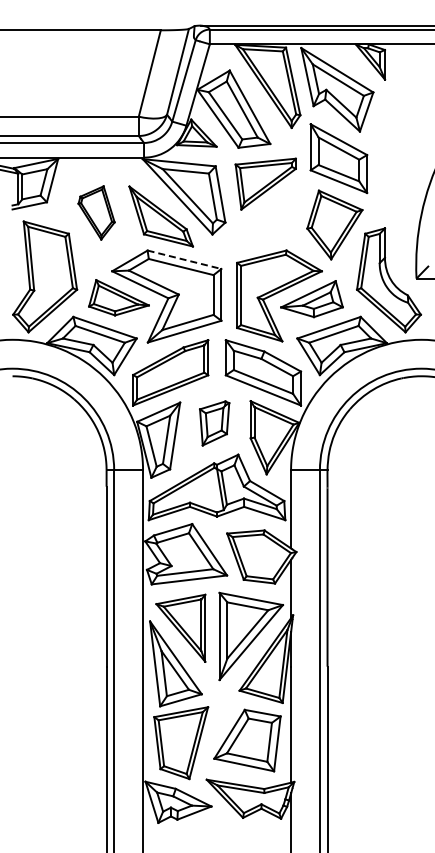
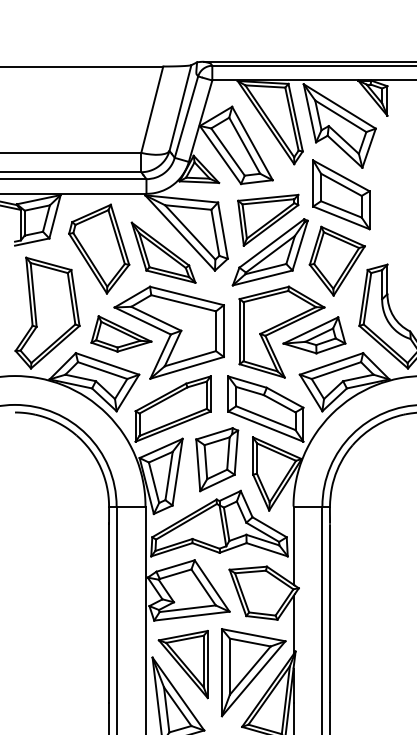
part: (96, 212) -> (98, 248), size x1.67
part: (267, 215) -> (269, 251), added
line: (185, 259) -> (187, 295), dashed -> solid
part: (214, 423) -> (216, 459), size x1.43

